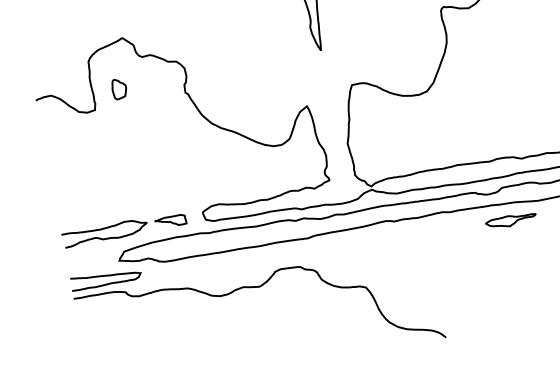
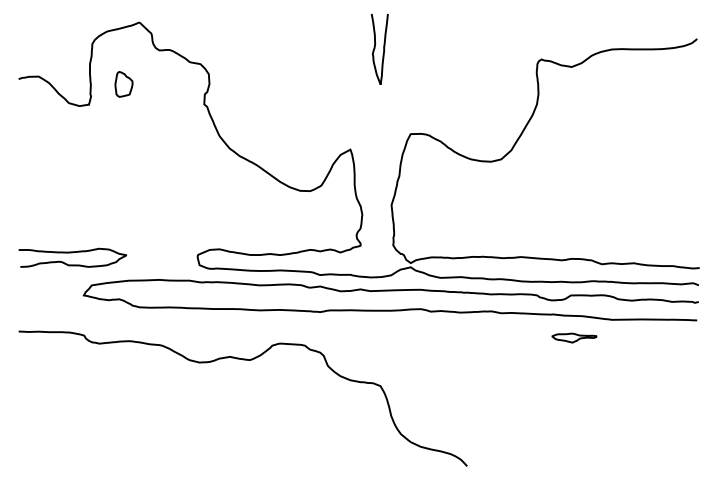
part: (511, 220) -> (574, 337), size x0.7
part: (171, 221) -> (156, 259), removed
curve: (105, 276) -> (63, 311), removed

